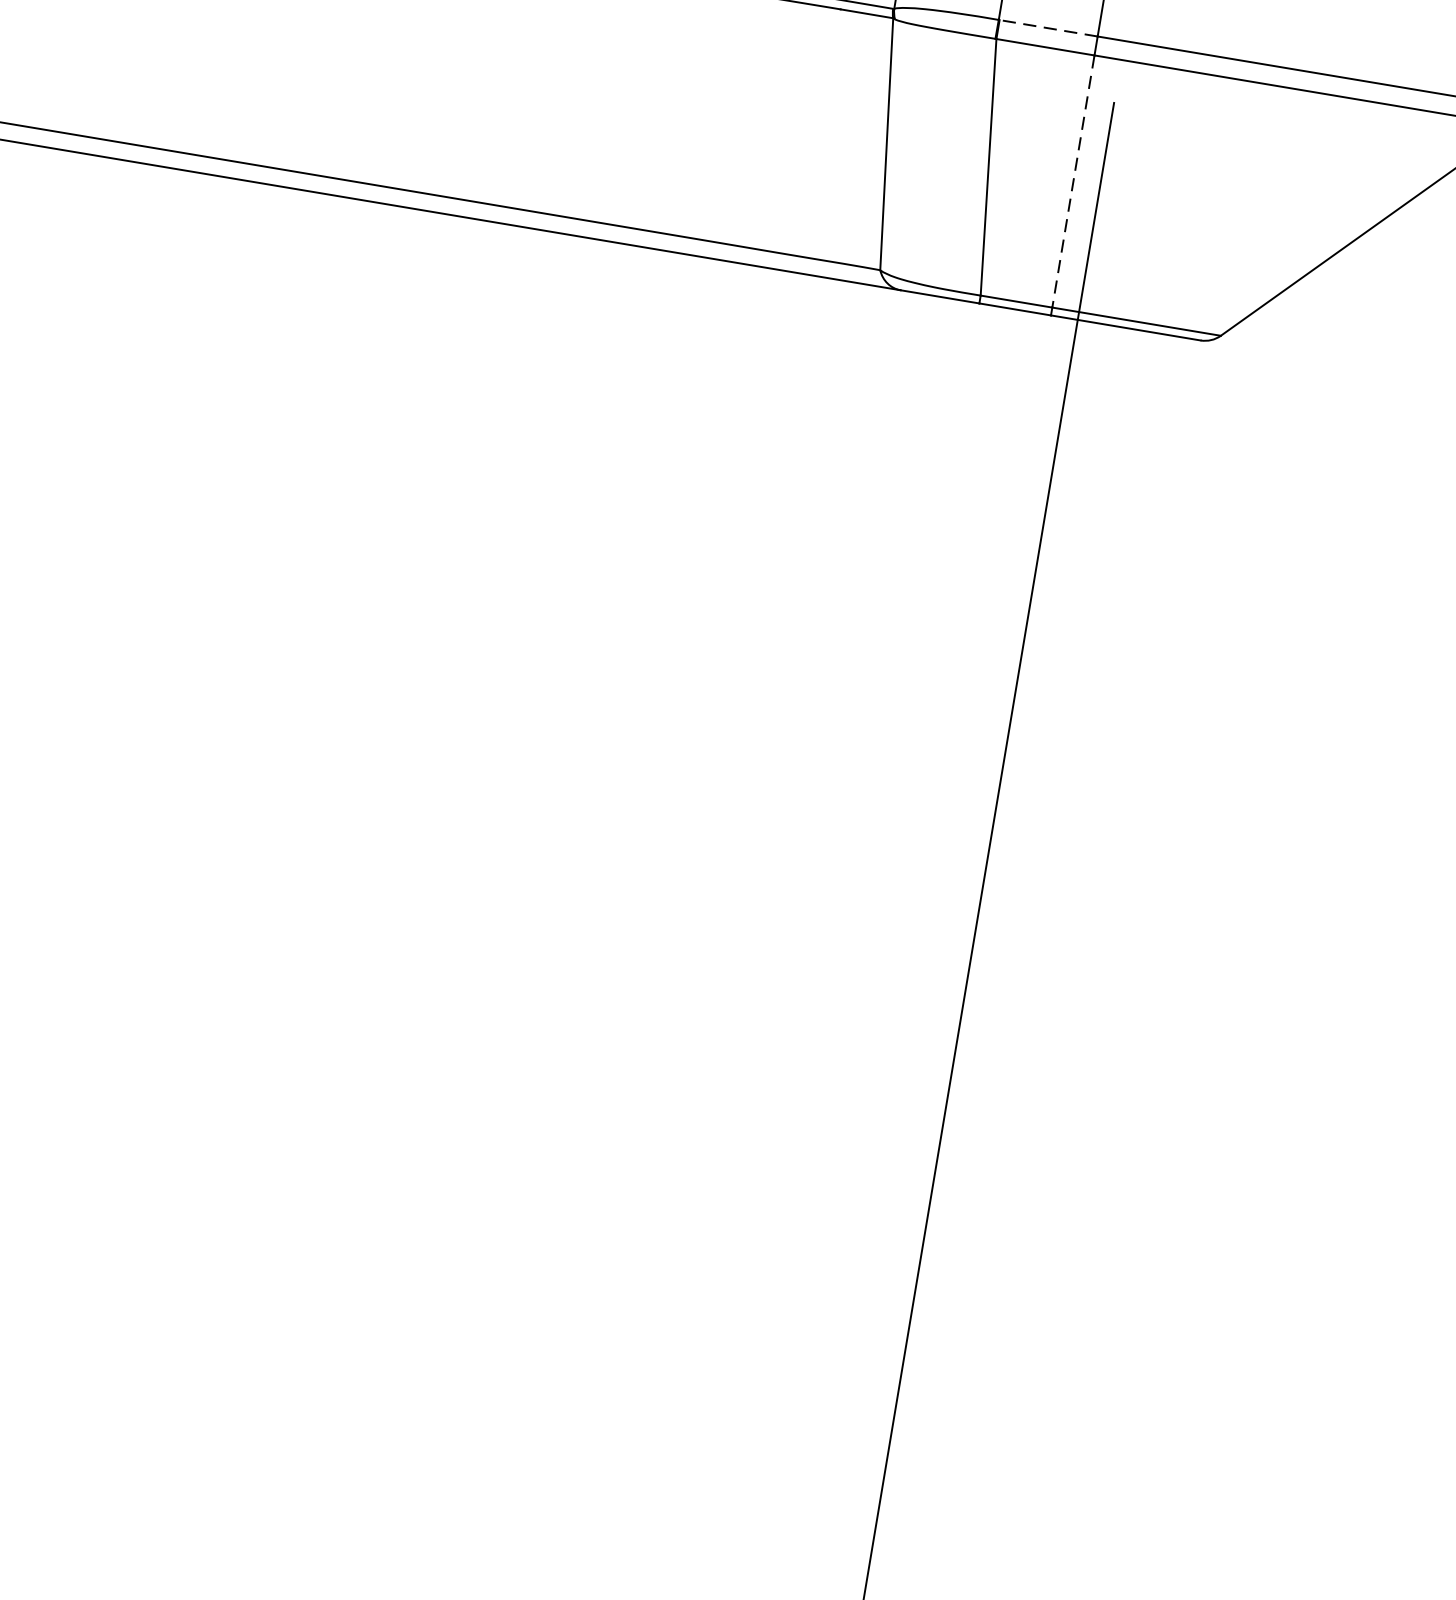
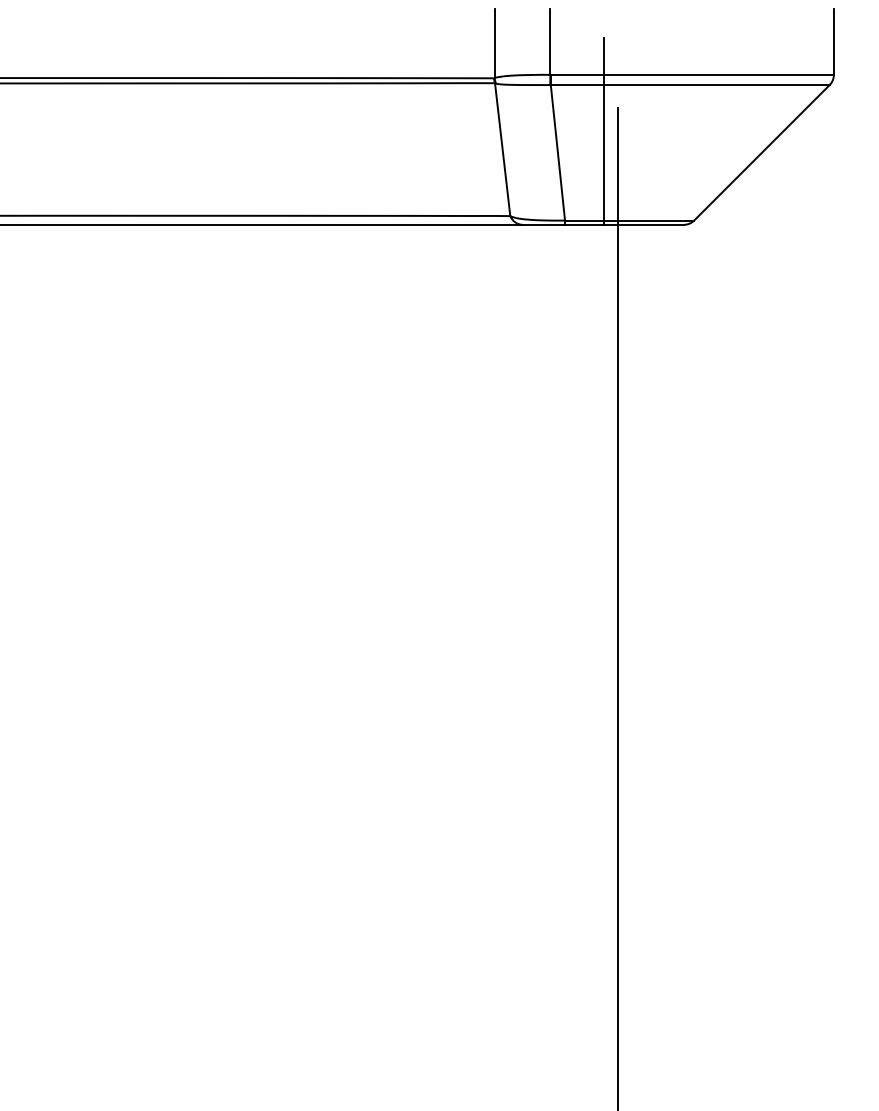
line: (1047, 27) -> (576, 74), dashed -> solid
line: (1073, 180) -> (603, 152), dashed -> solid

